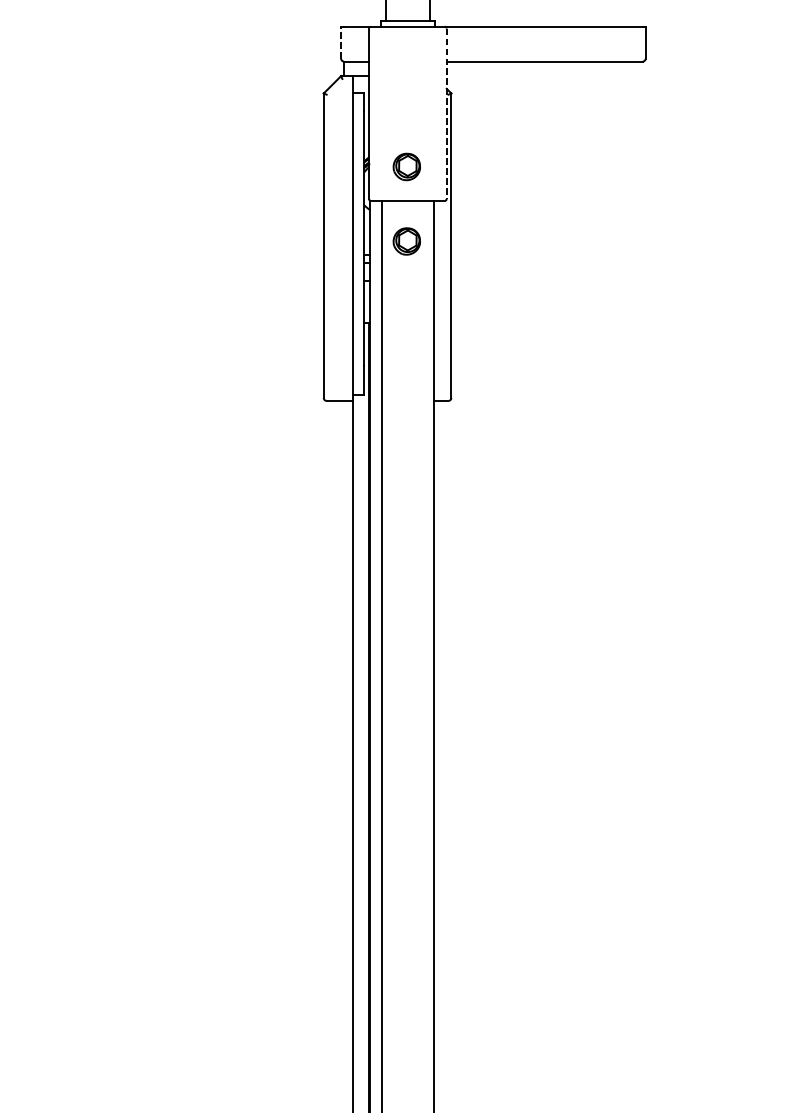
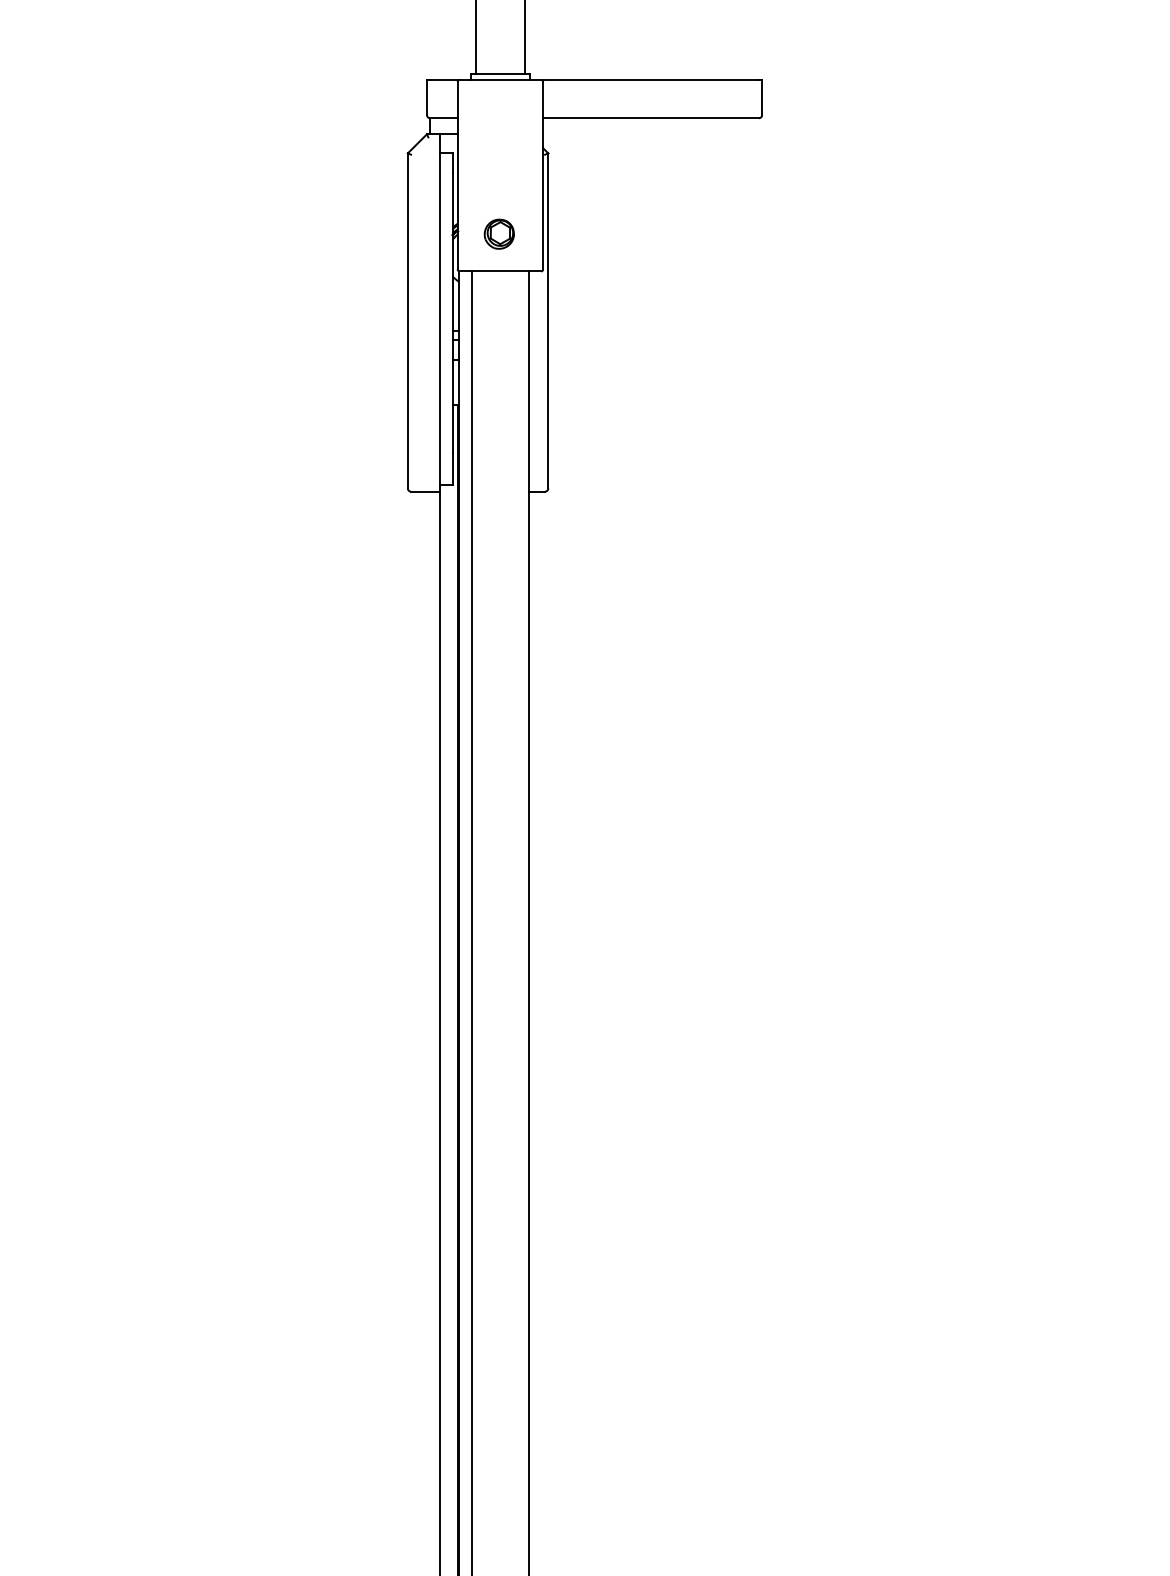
line: (341, 42) -> (427, 97), dashed -> solid
line: (447, 113) -> (543, 175), dashed -> solid
part: (406, 240) -> (498, 315), removed

